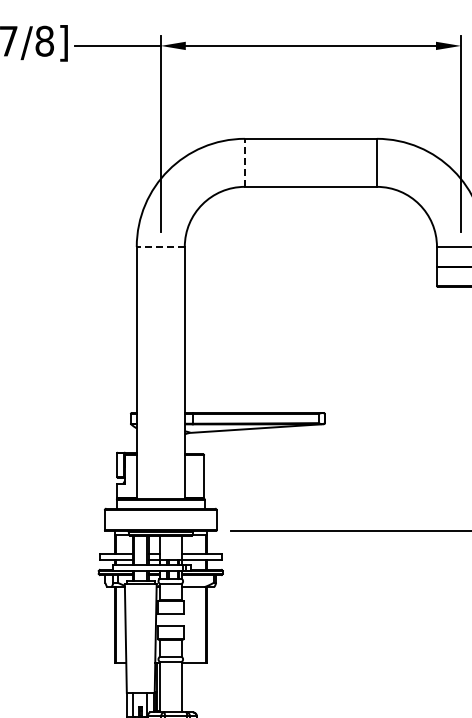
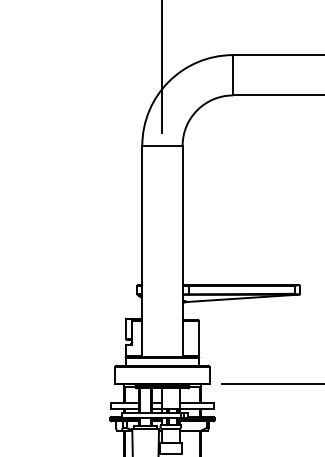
line: (244, 162) -> (232, 74), dashed -> solid
line: (160, 246) -> (162, 145), dashed -> solid

